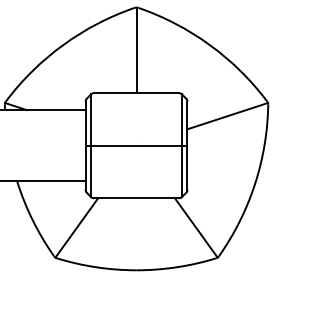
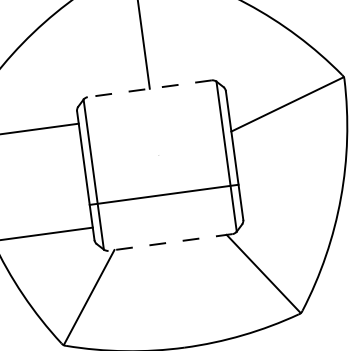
line: (136, 93) -> (149, 89), solid -> dashed
line: (136, 145) -> (164, 194), moved
line: (136, 198) -> (170, 242), solid -> dashed

